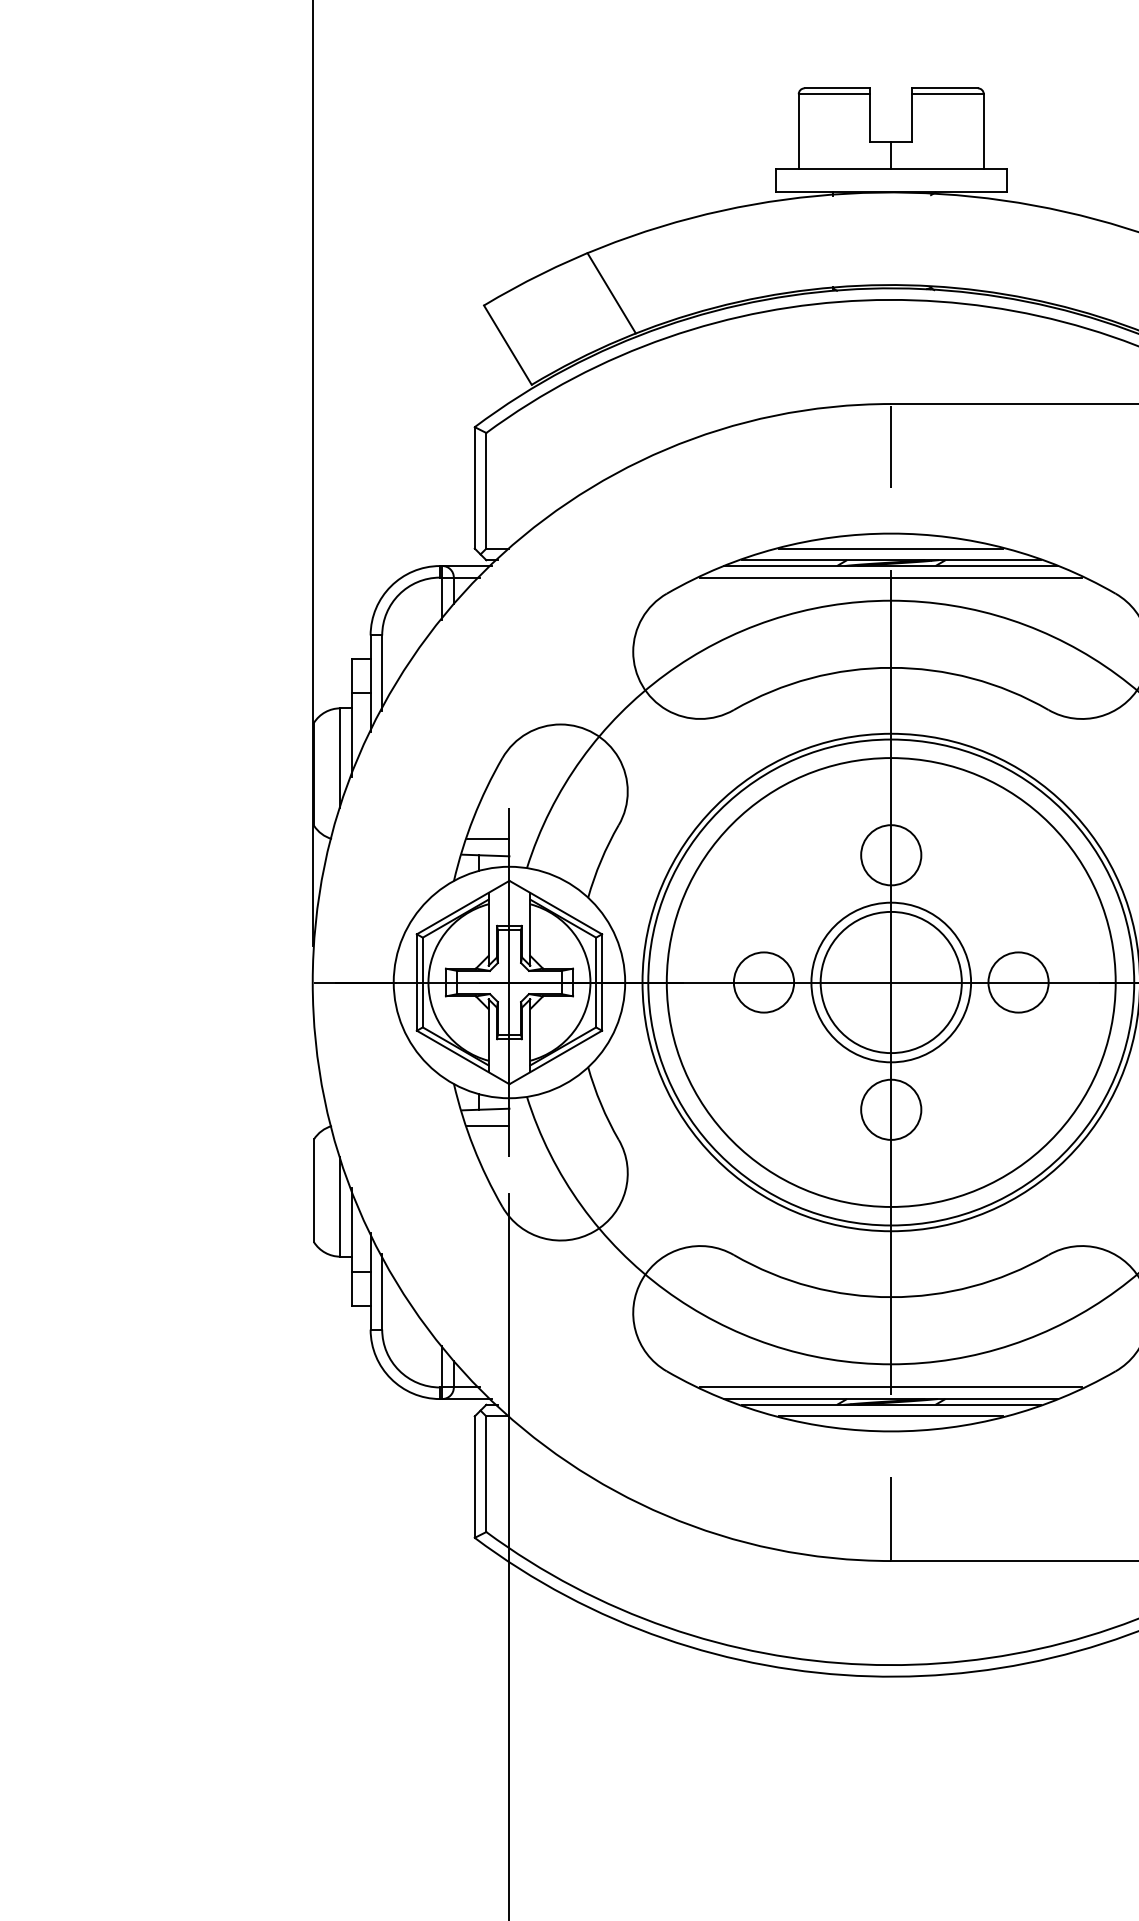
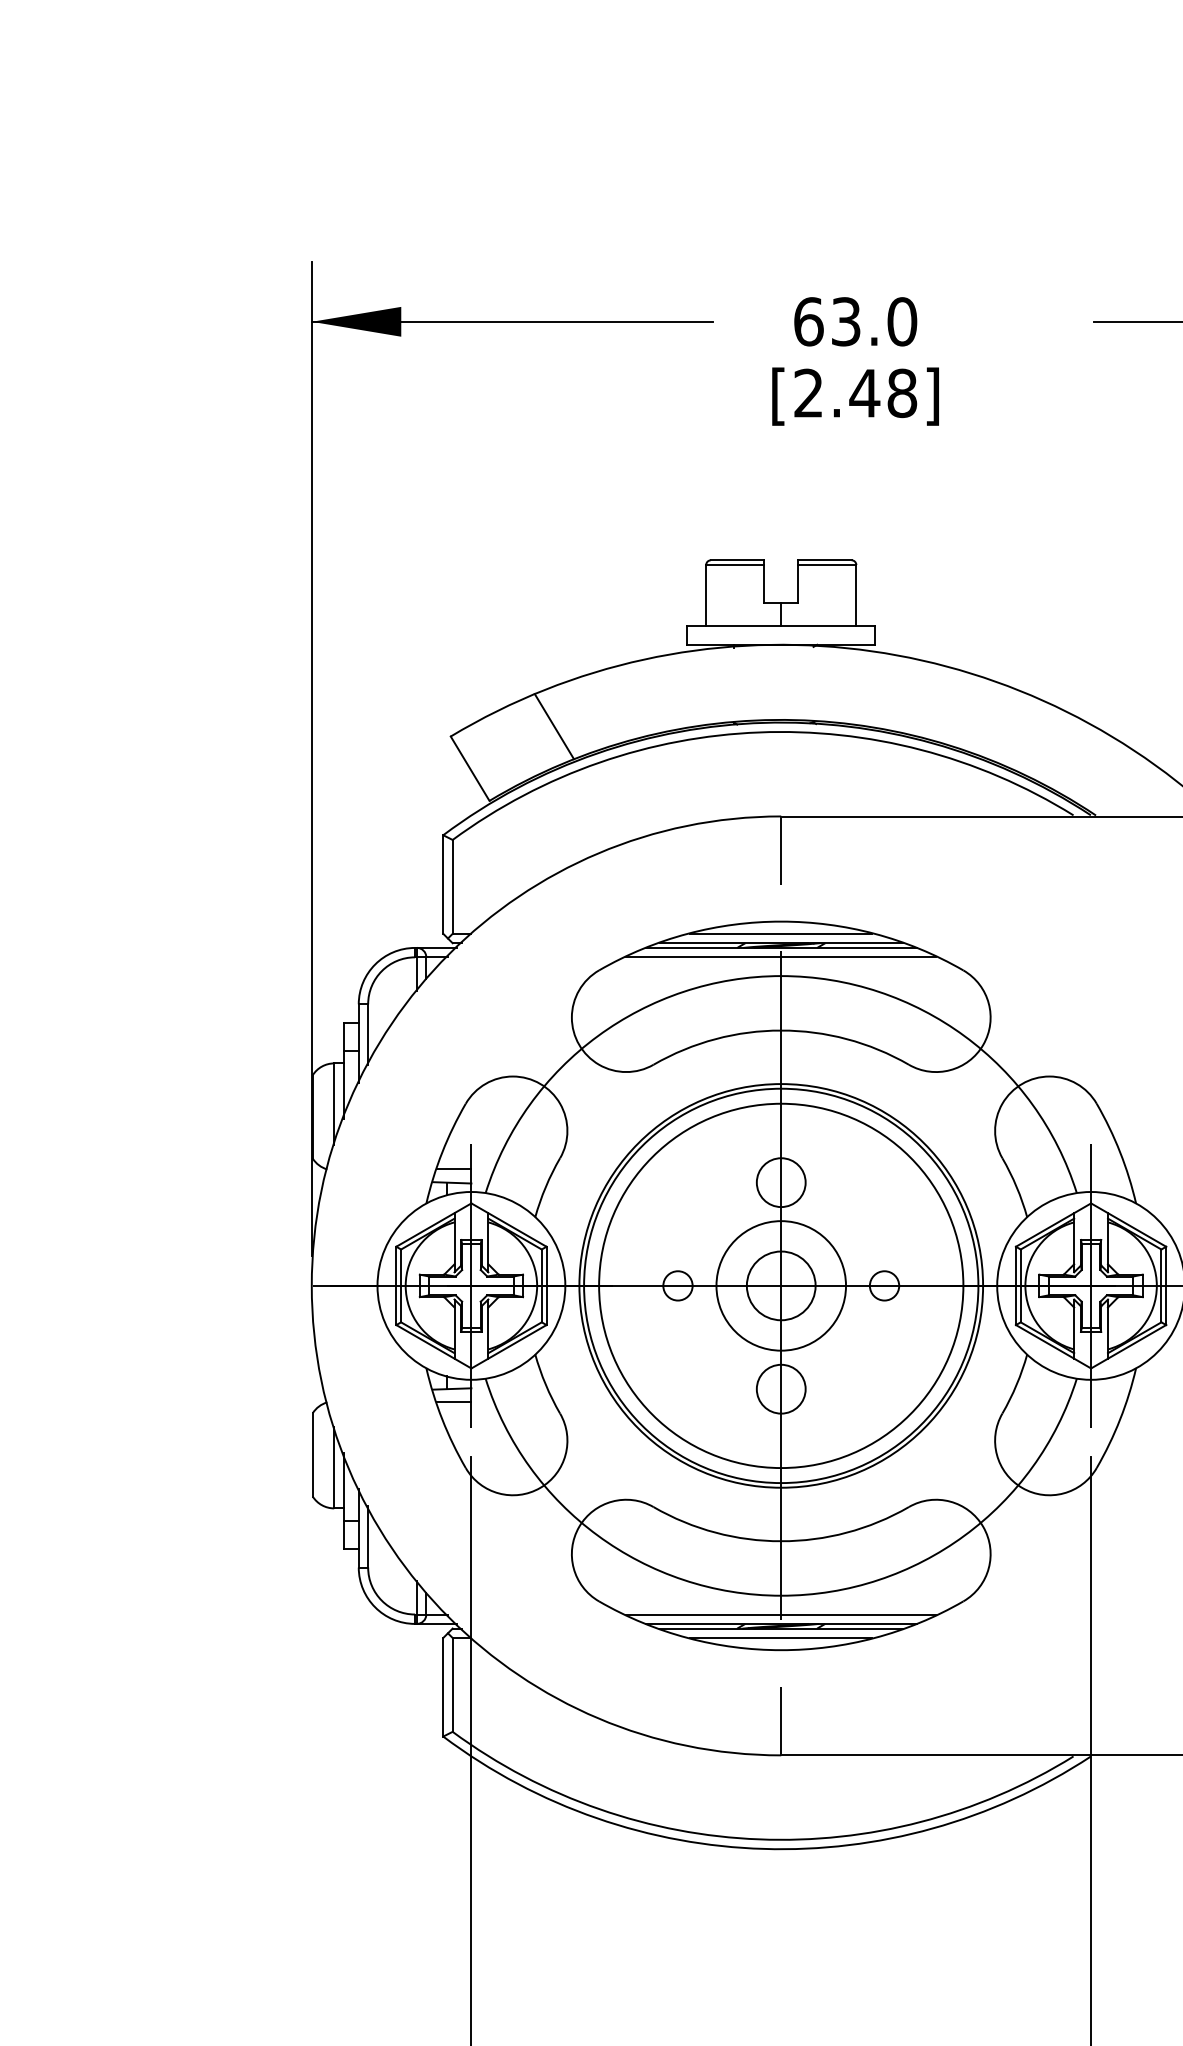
circle: (763, 982) -> (677, 1285), size x0.6
circle: (890, 982) -> (780, 1285), size x0.6
circle: (1018, 982) -> (884, 1285), size x0.6

